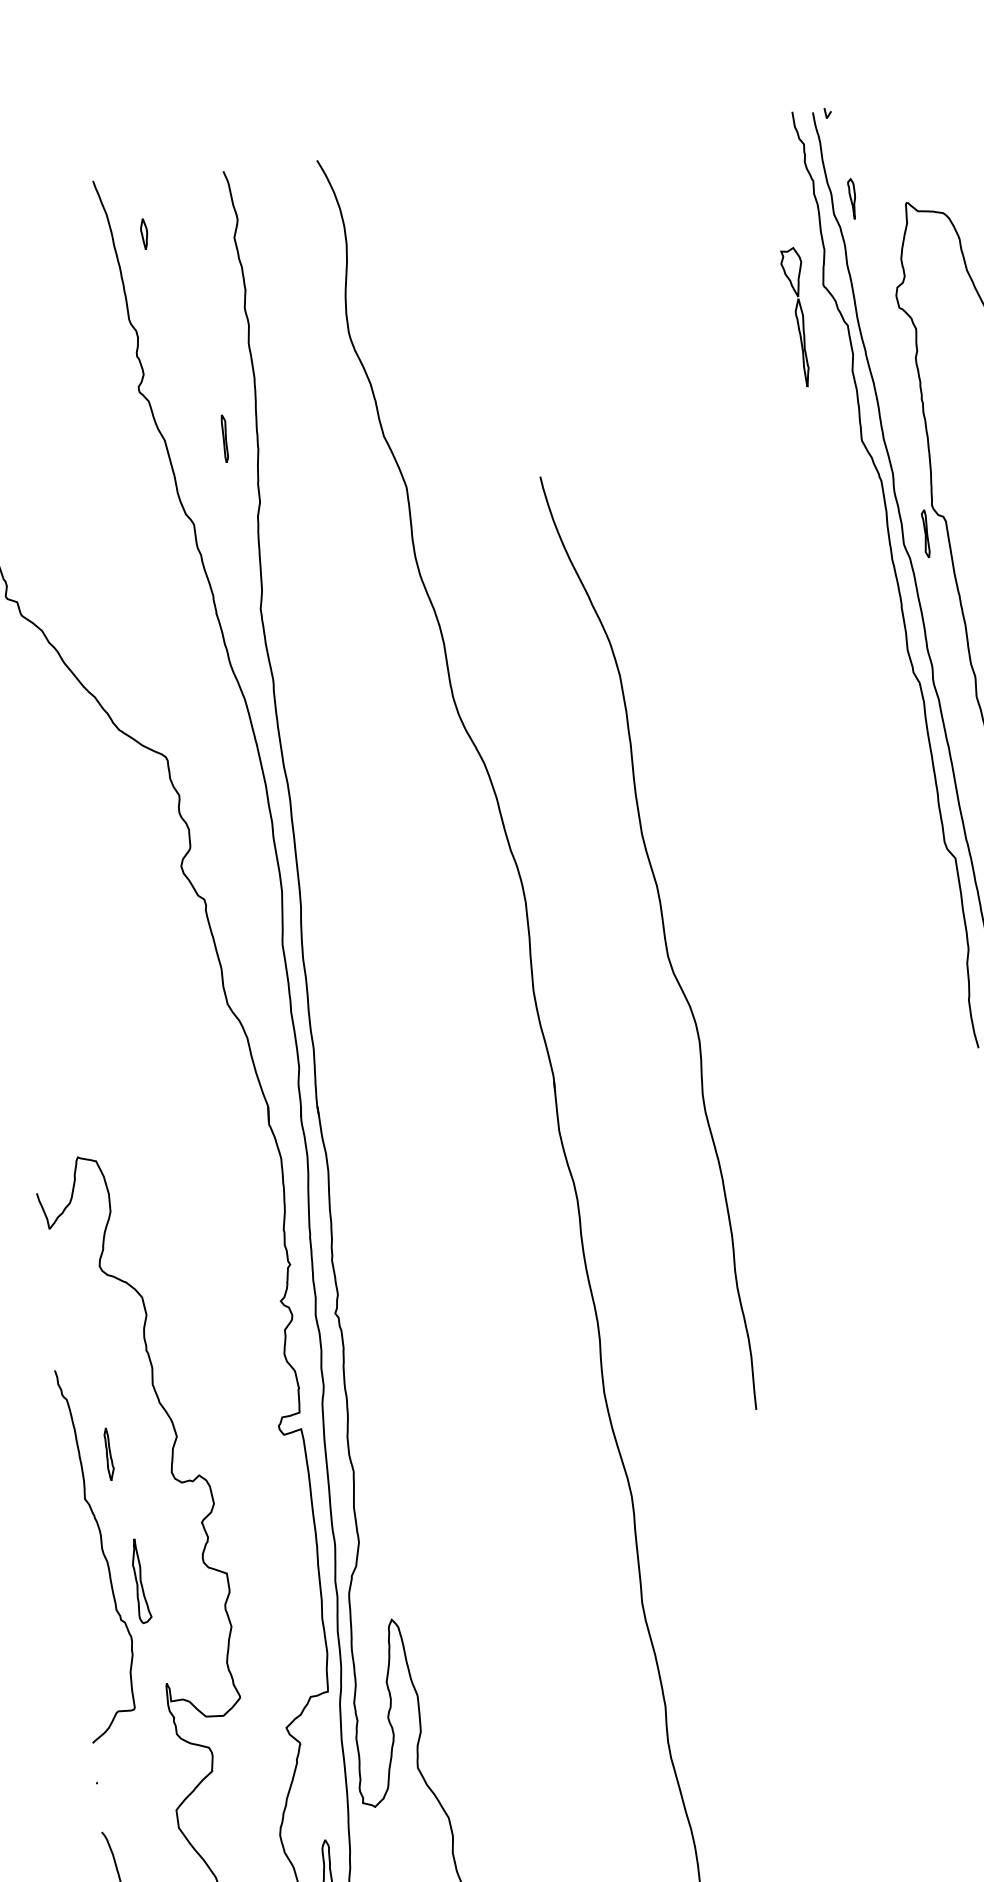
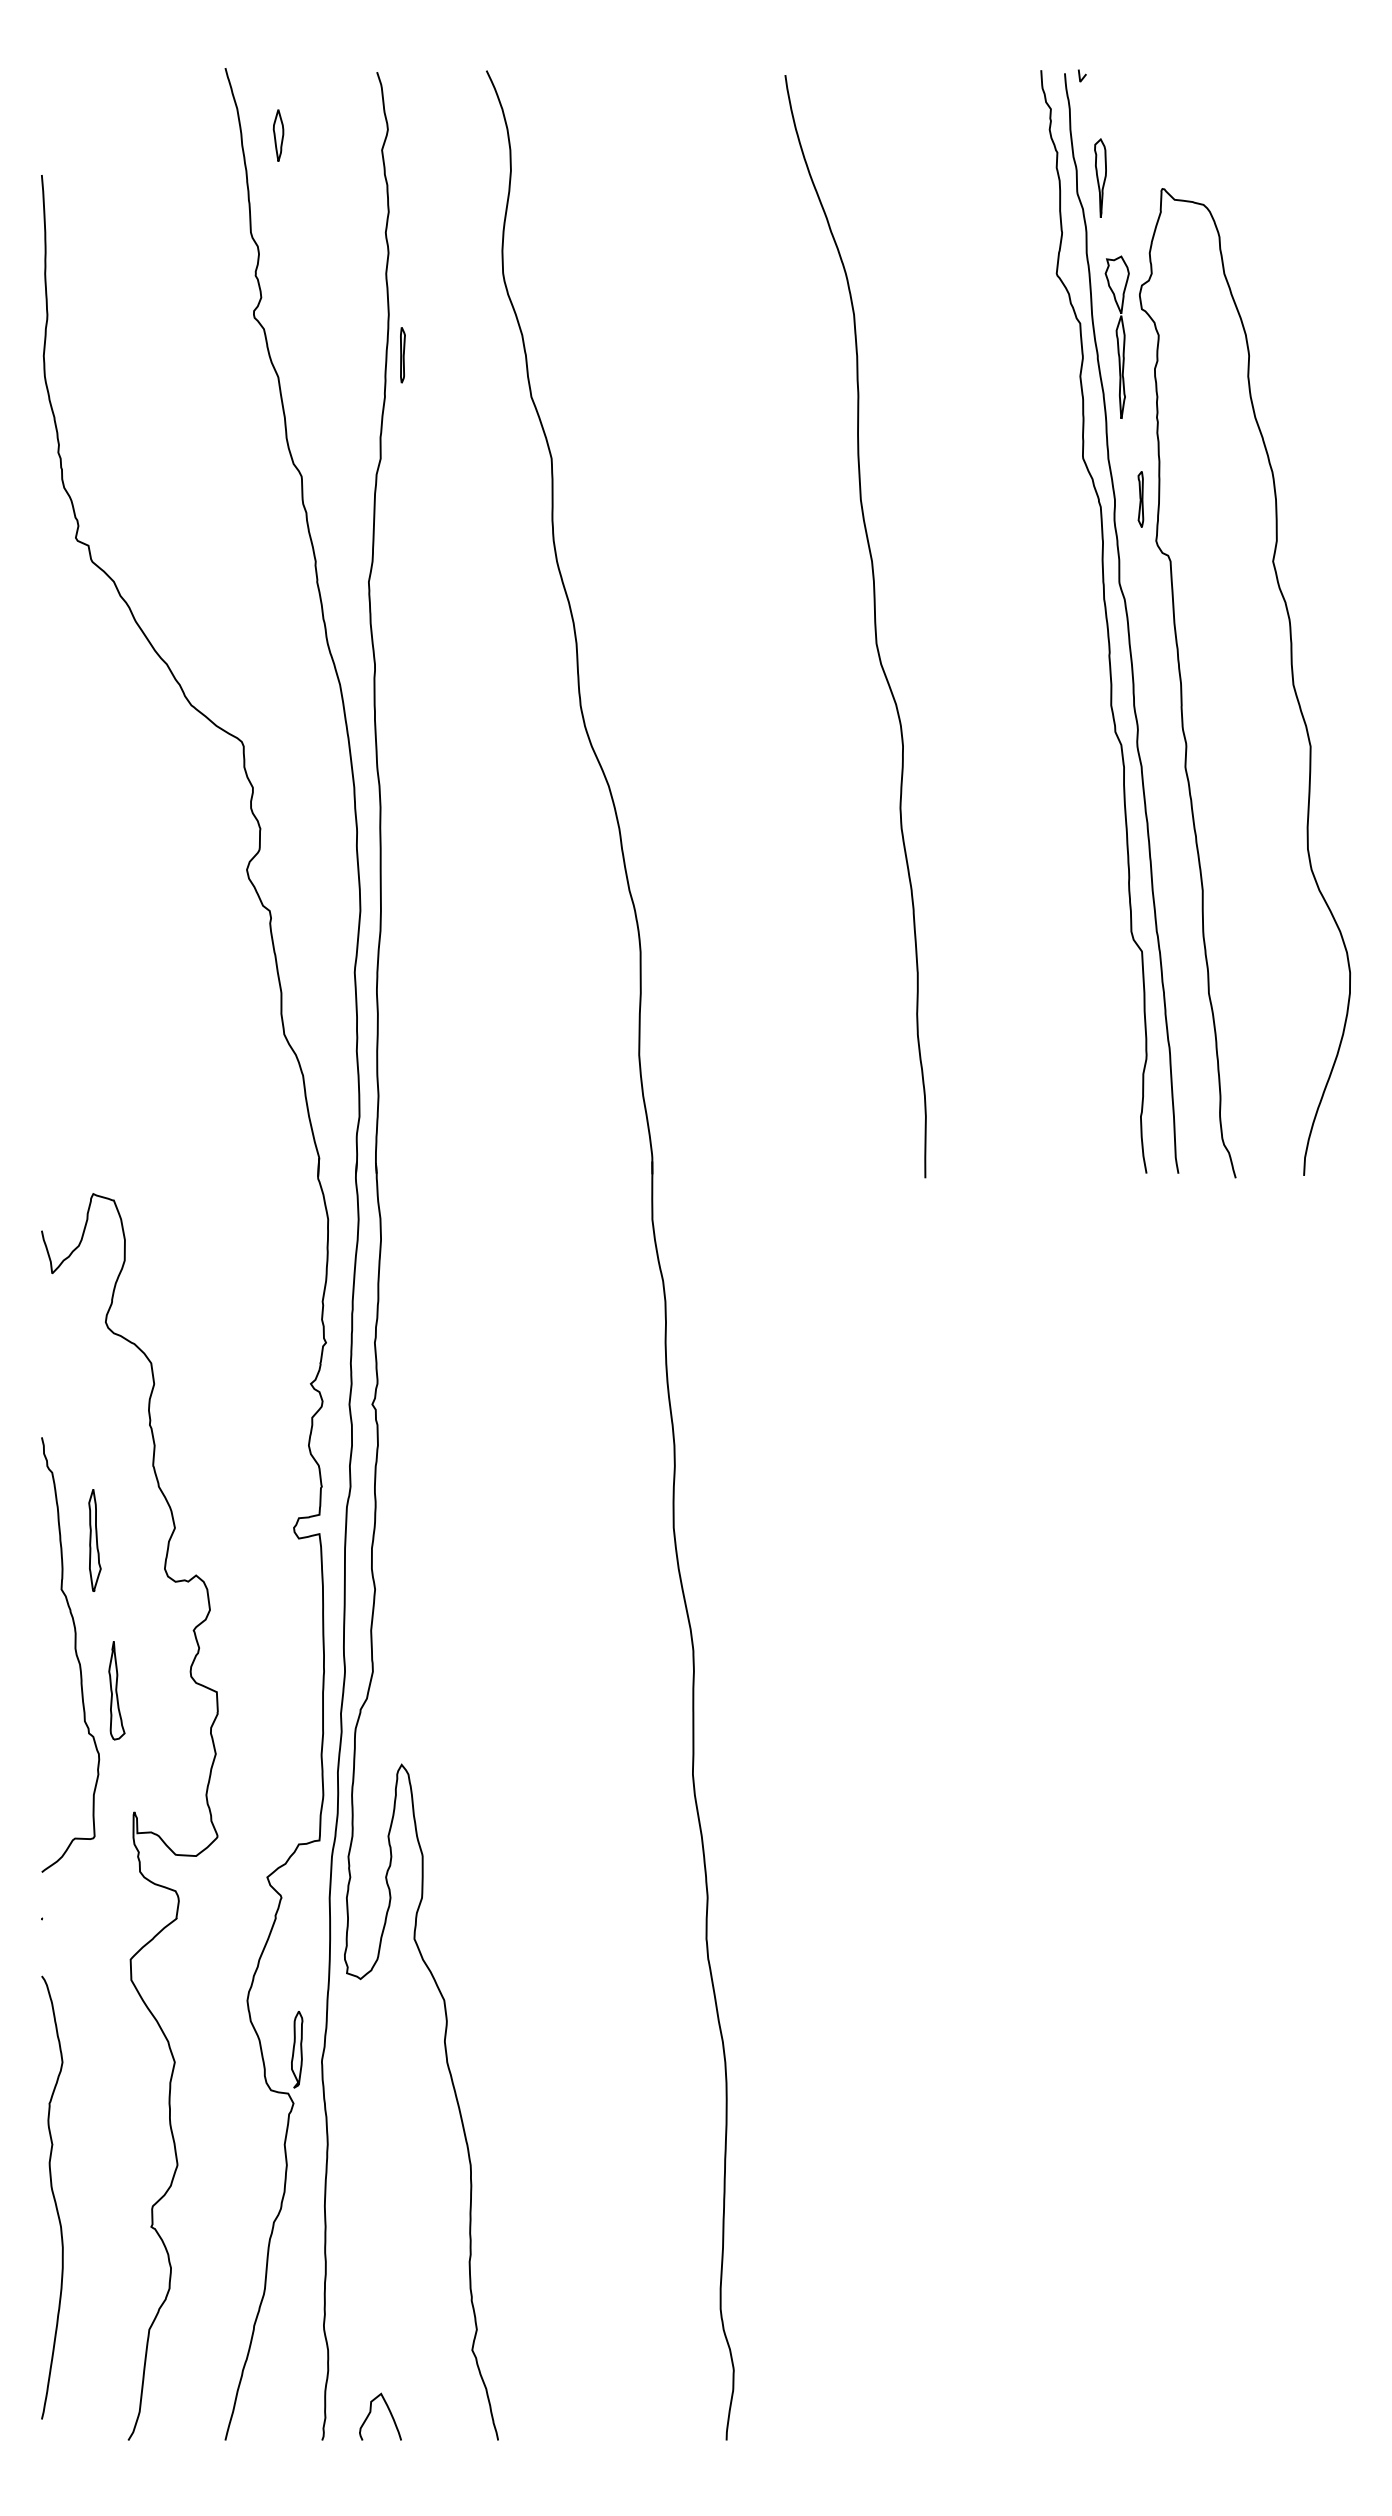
part: (852, 198) -> (1100, 177), size x1.67
part: (144, 234) -> (278, 135), size x1.43
part: (796, 316) -> (1116, 336), moved
part: (224, 438) -> (402, 355), moved
part: (925, 534) -> (1140, 499), moved
curve: (664, 941) -> (874, 626), moved
part: (108, 1454) -> (94, 1540), size x1.67

